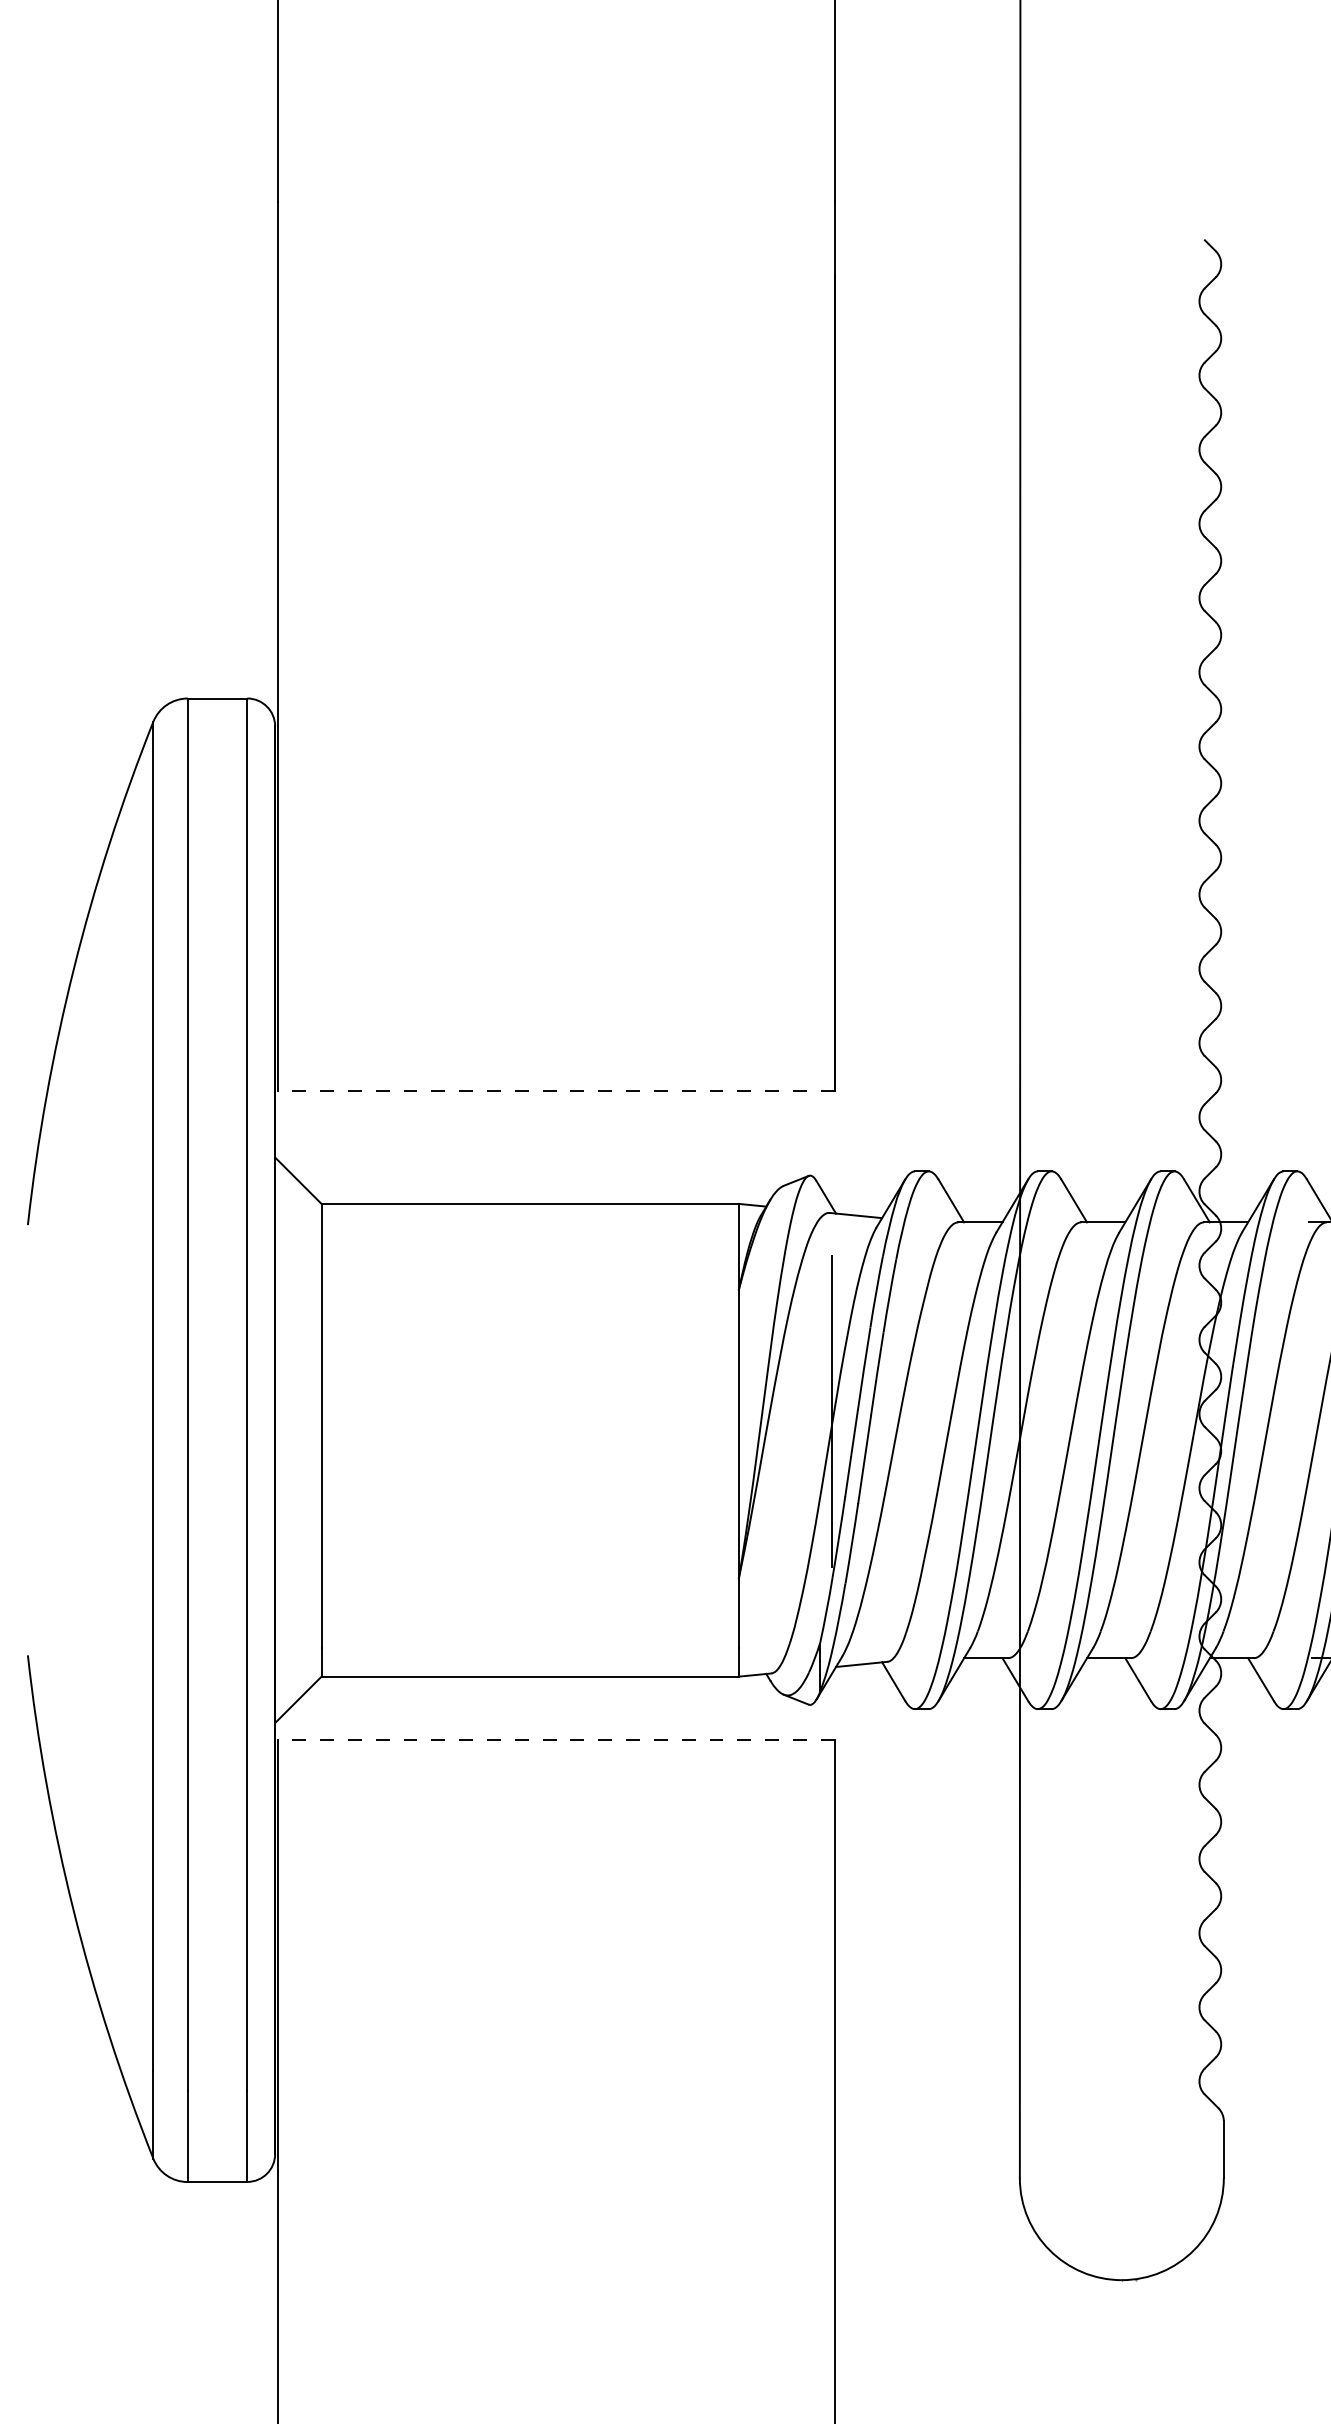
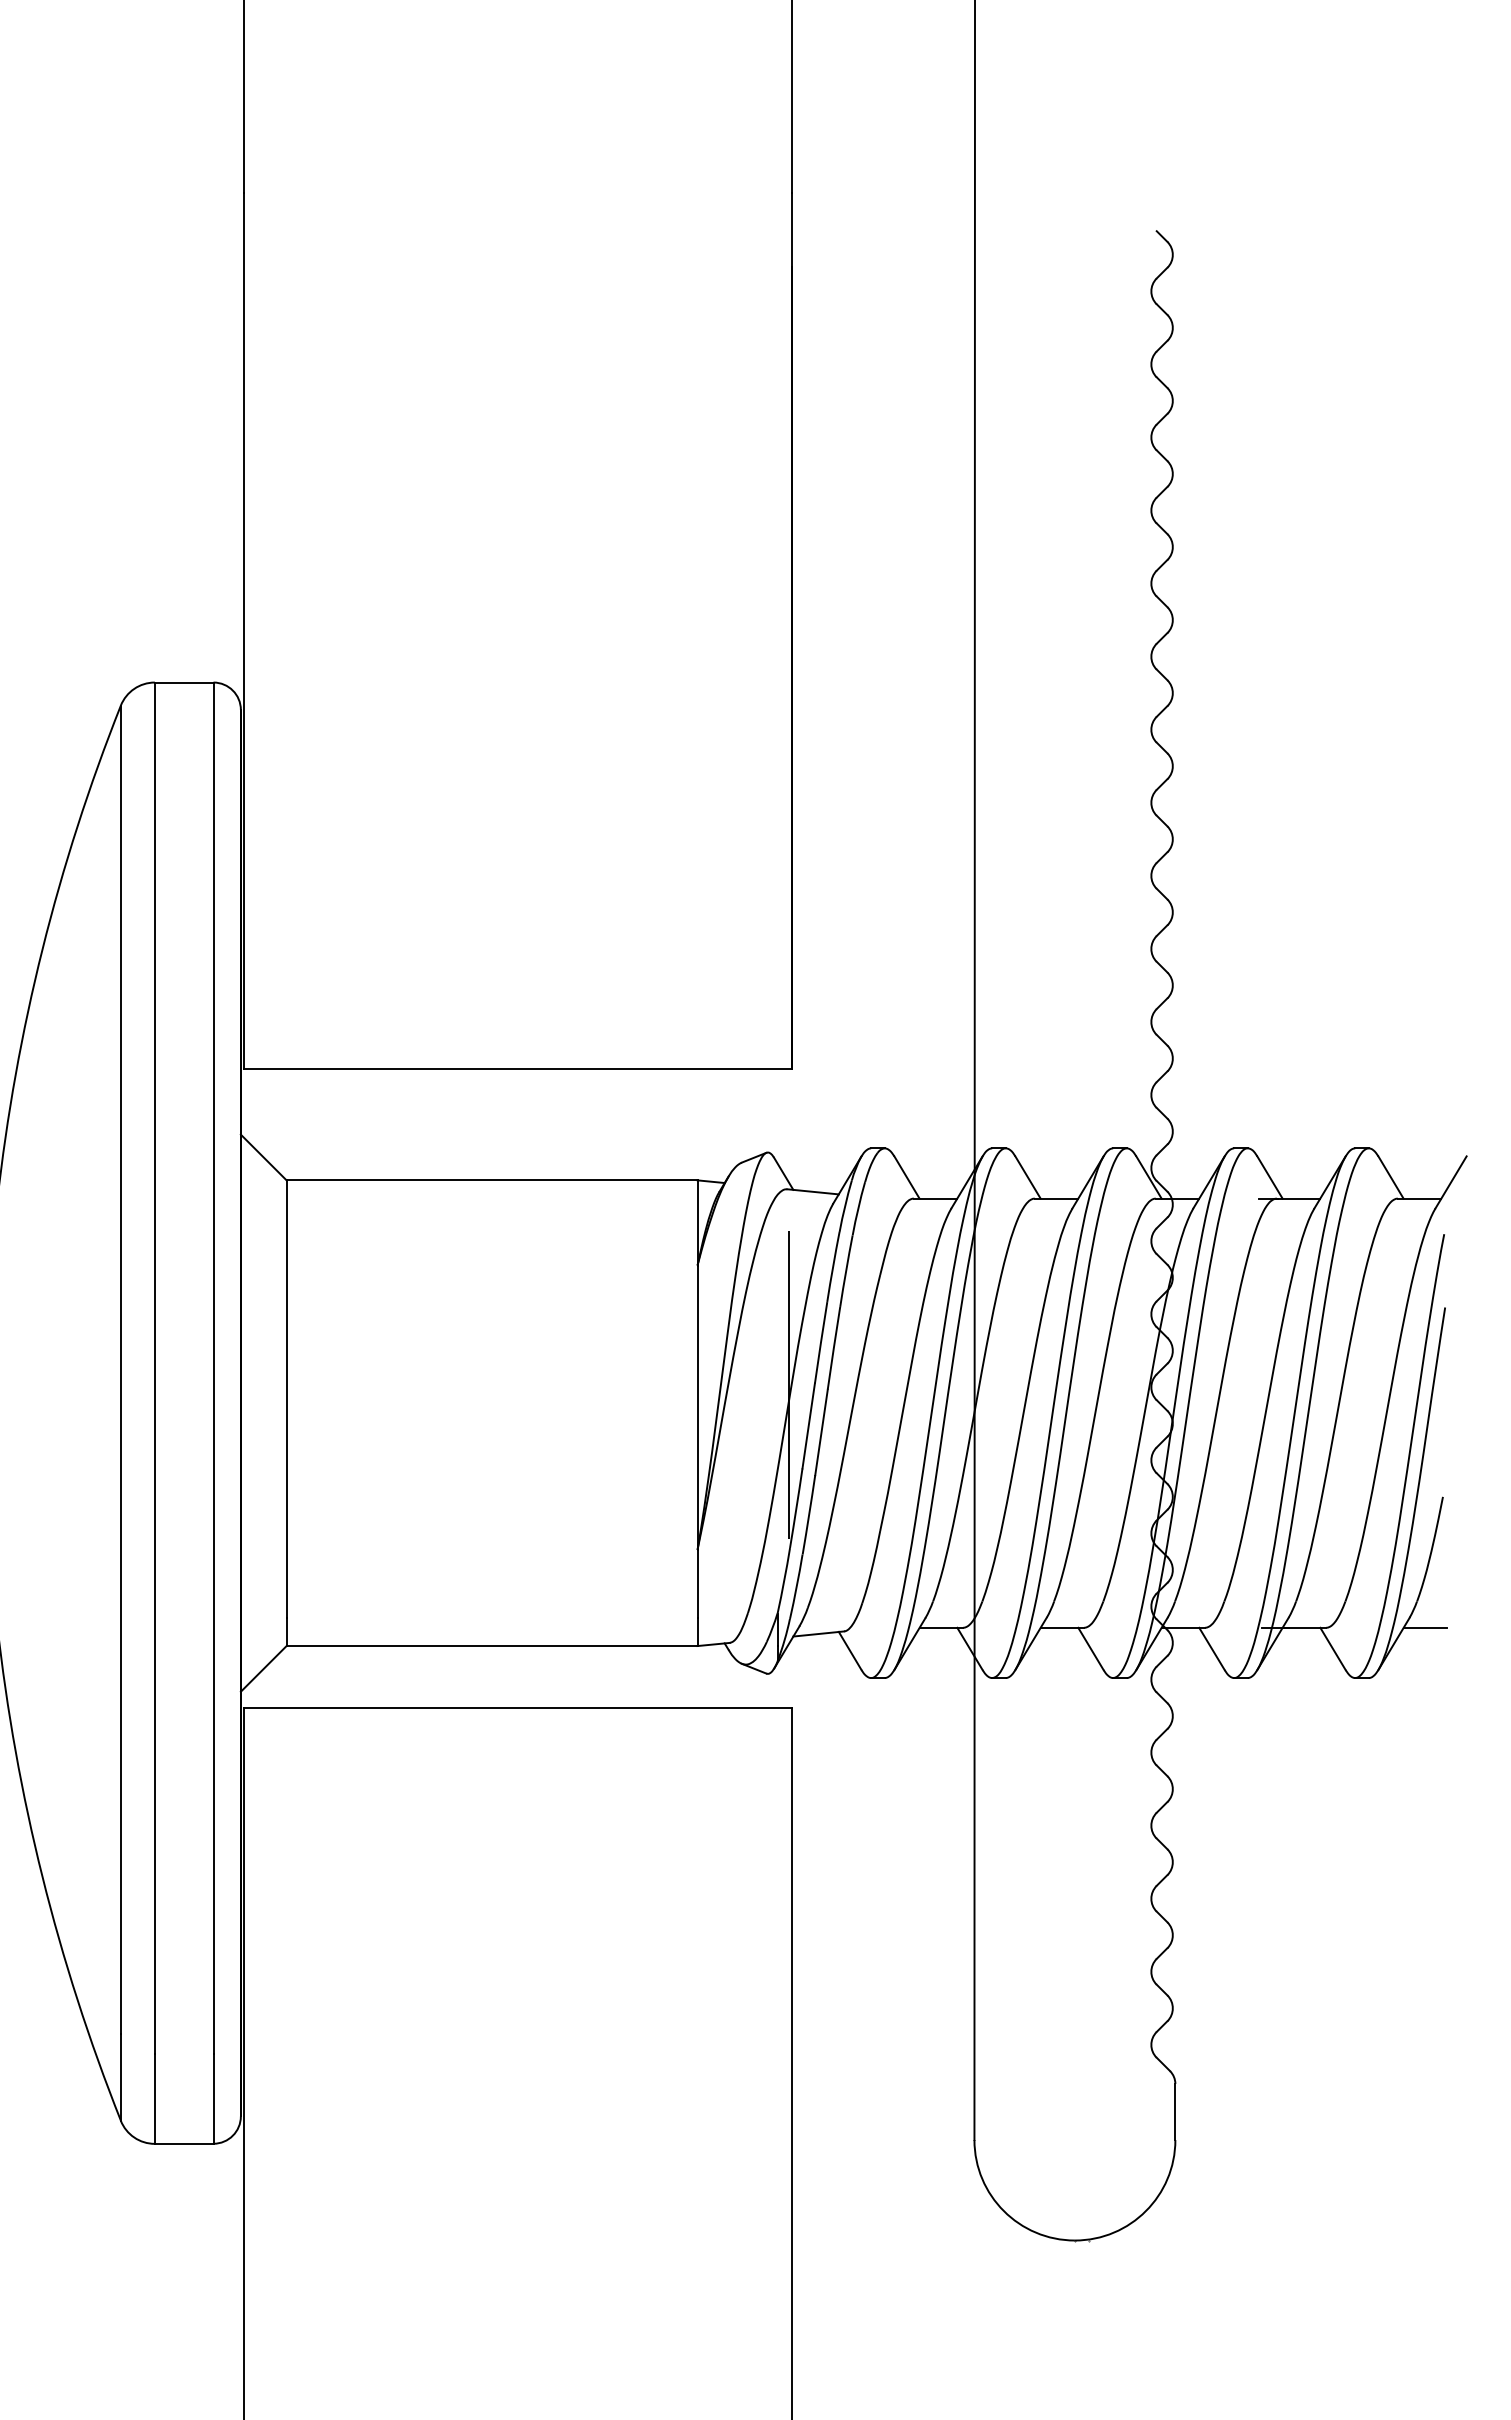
line: (556, 1090) -> (518, 1068), dashed -> solid
line: (556, 1740) -> (518, 1708), dashed -> solid

